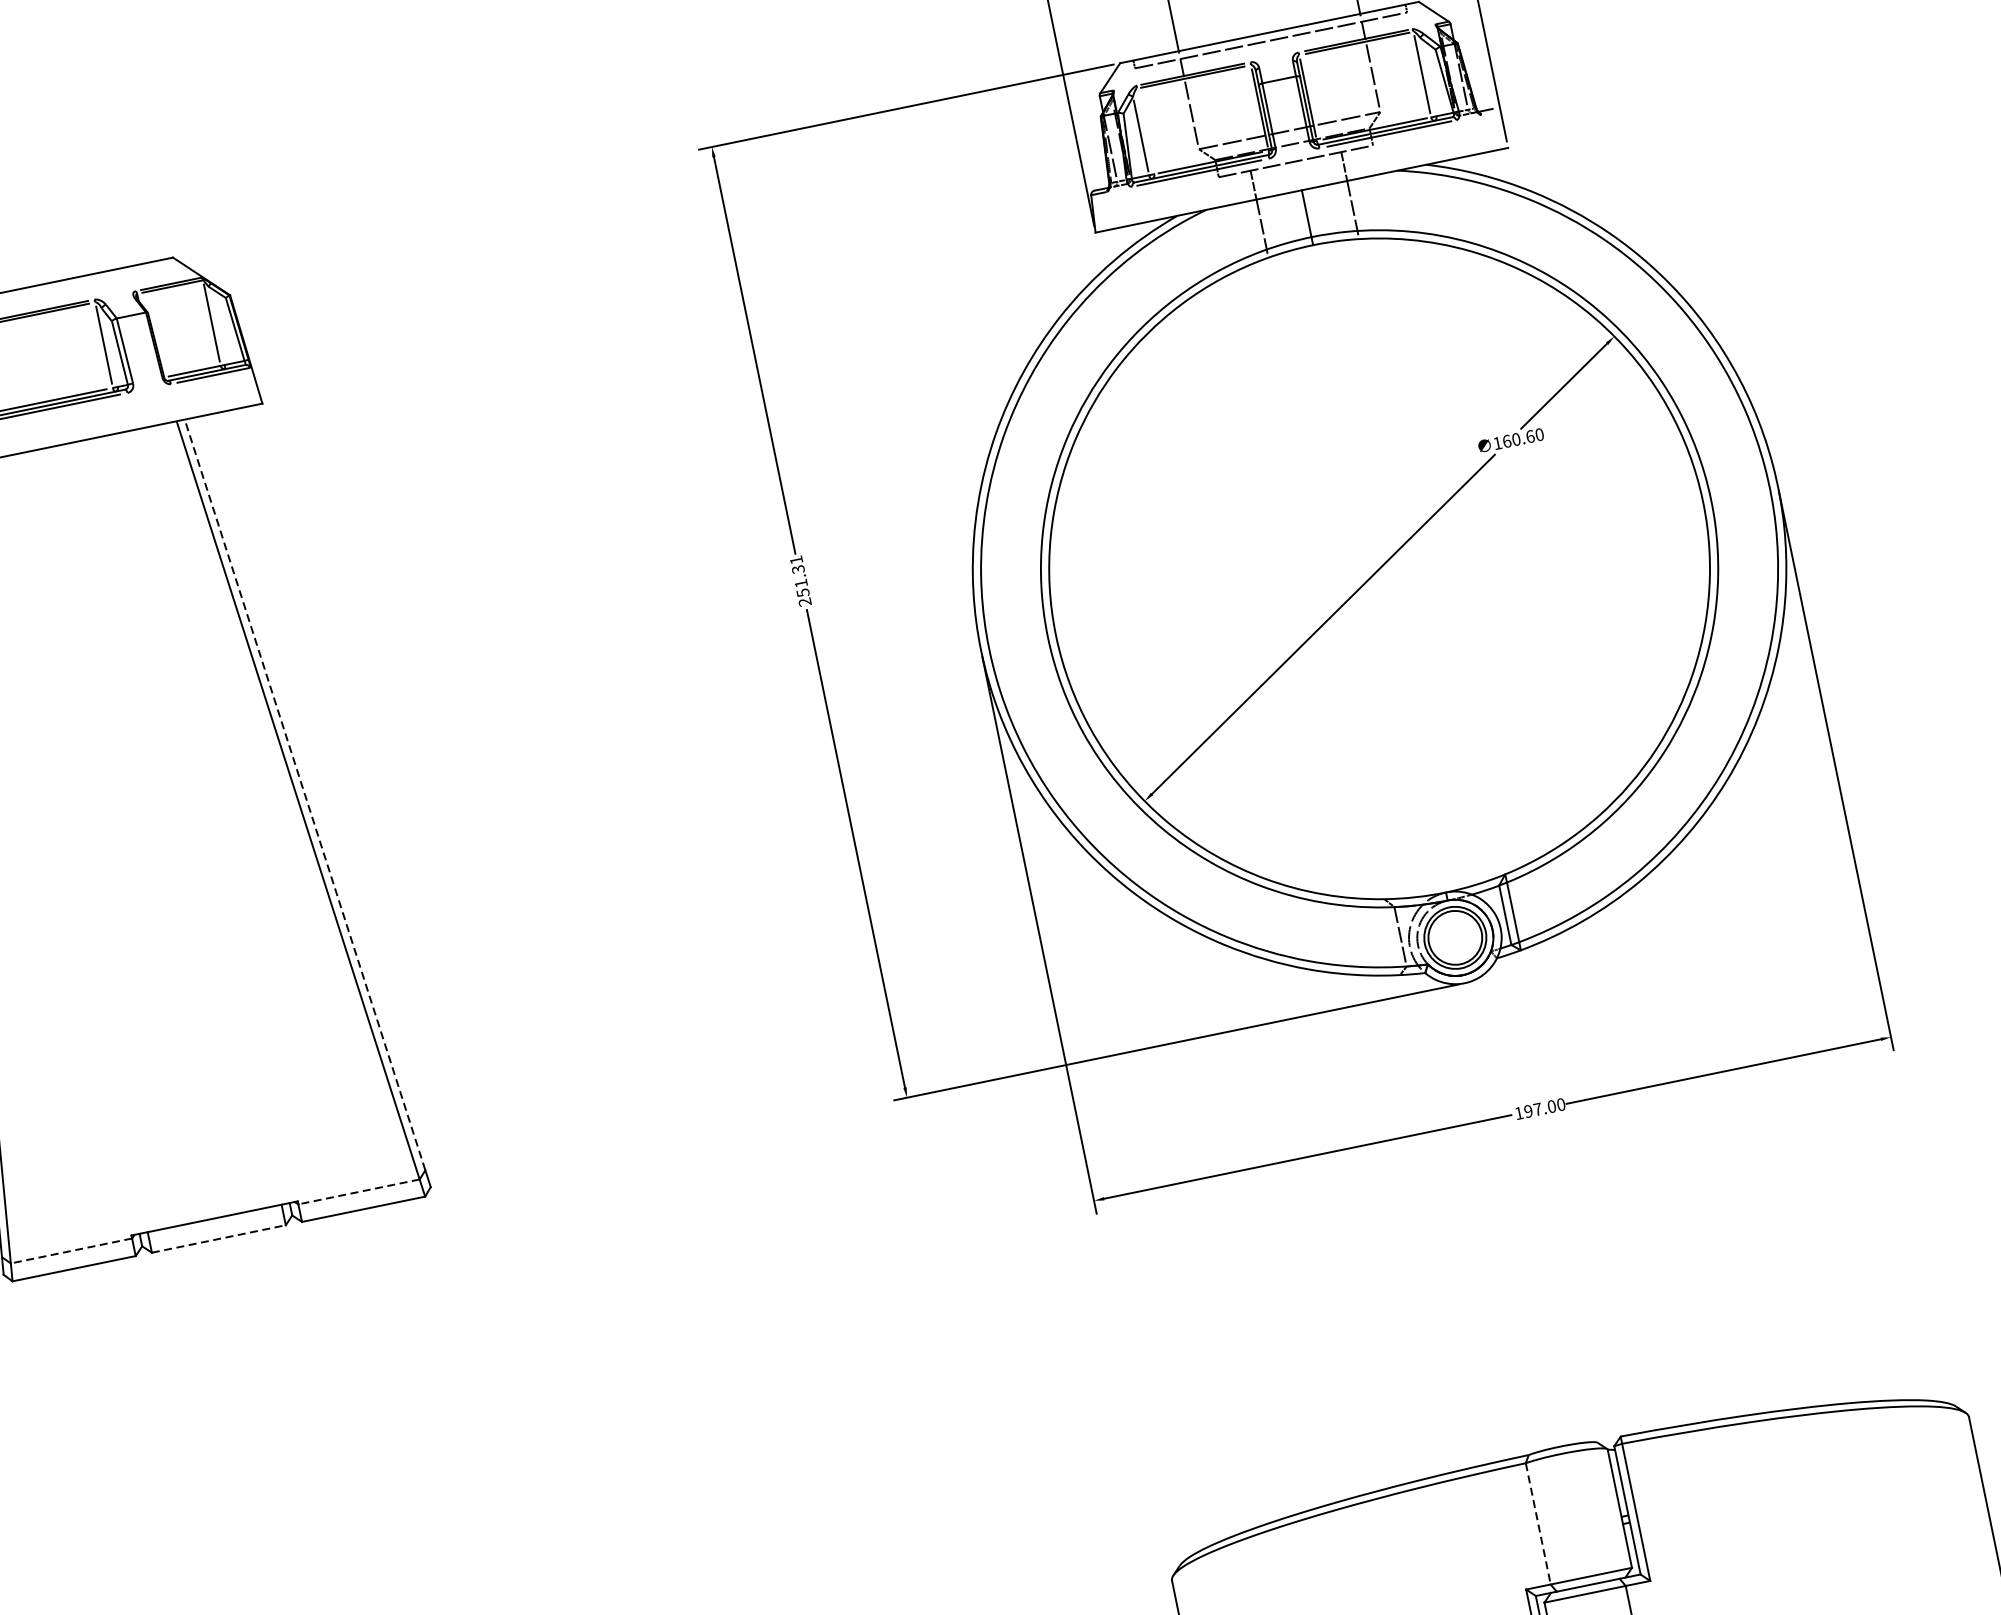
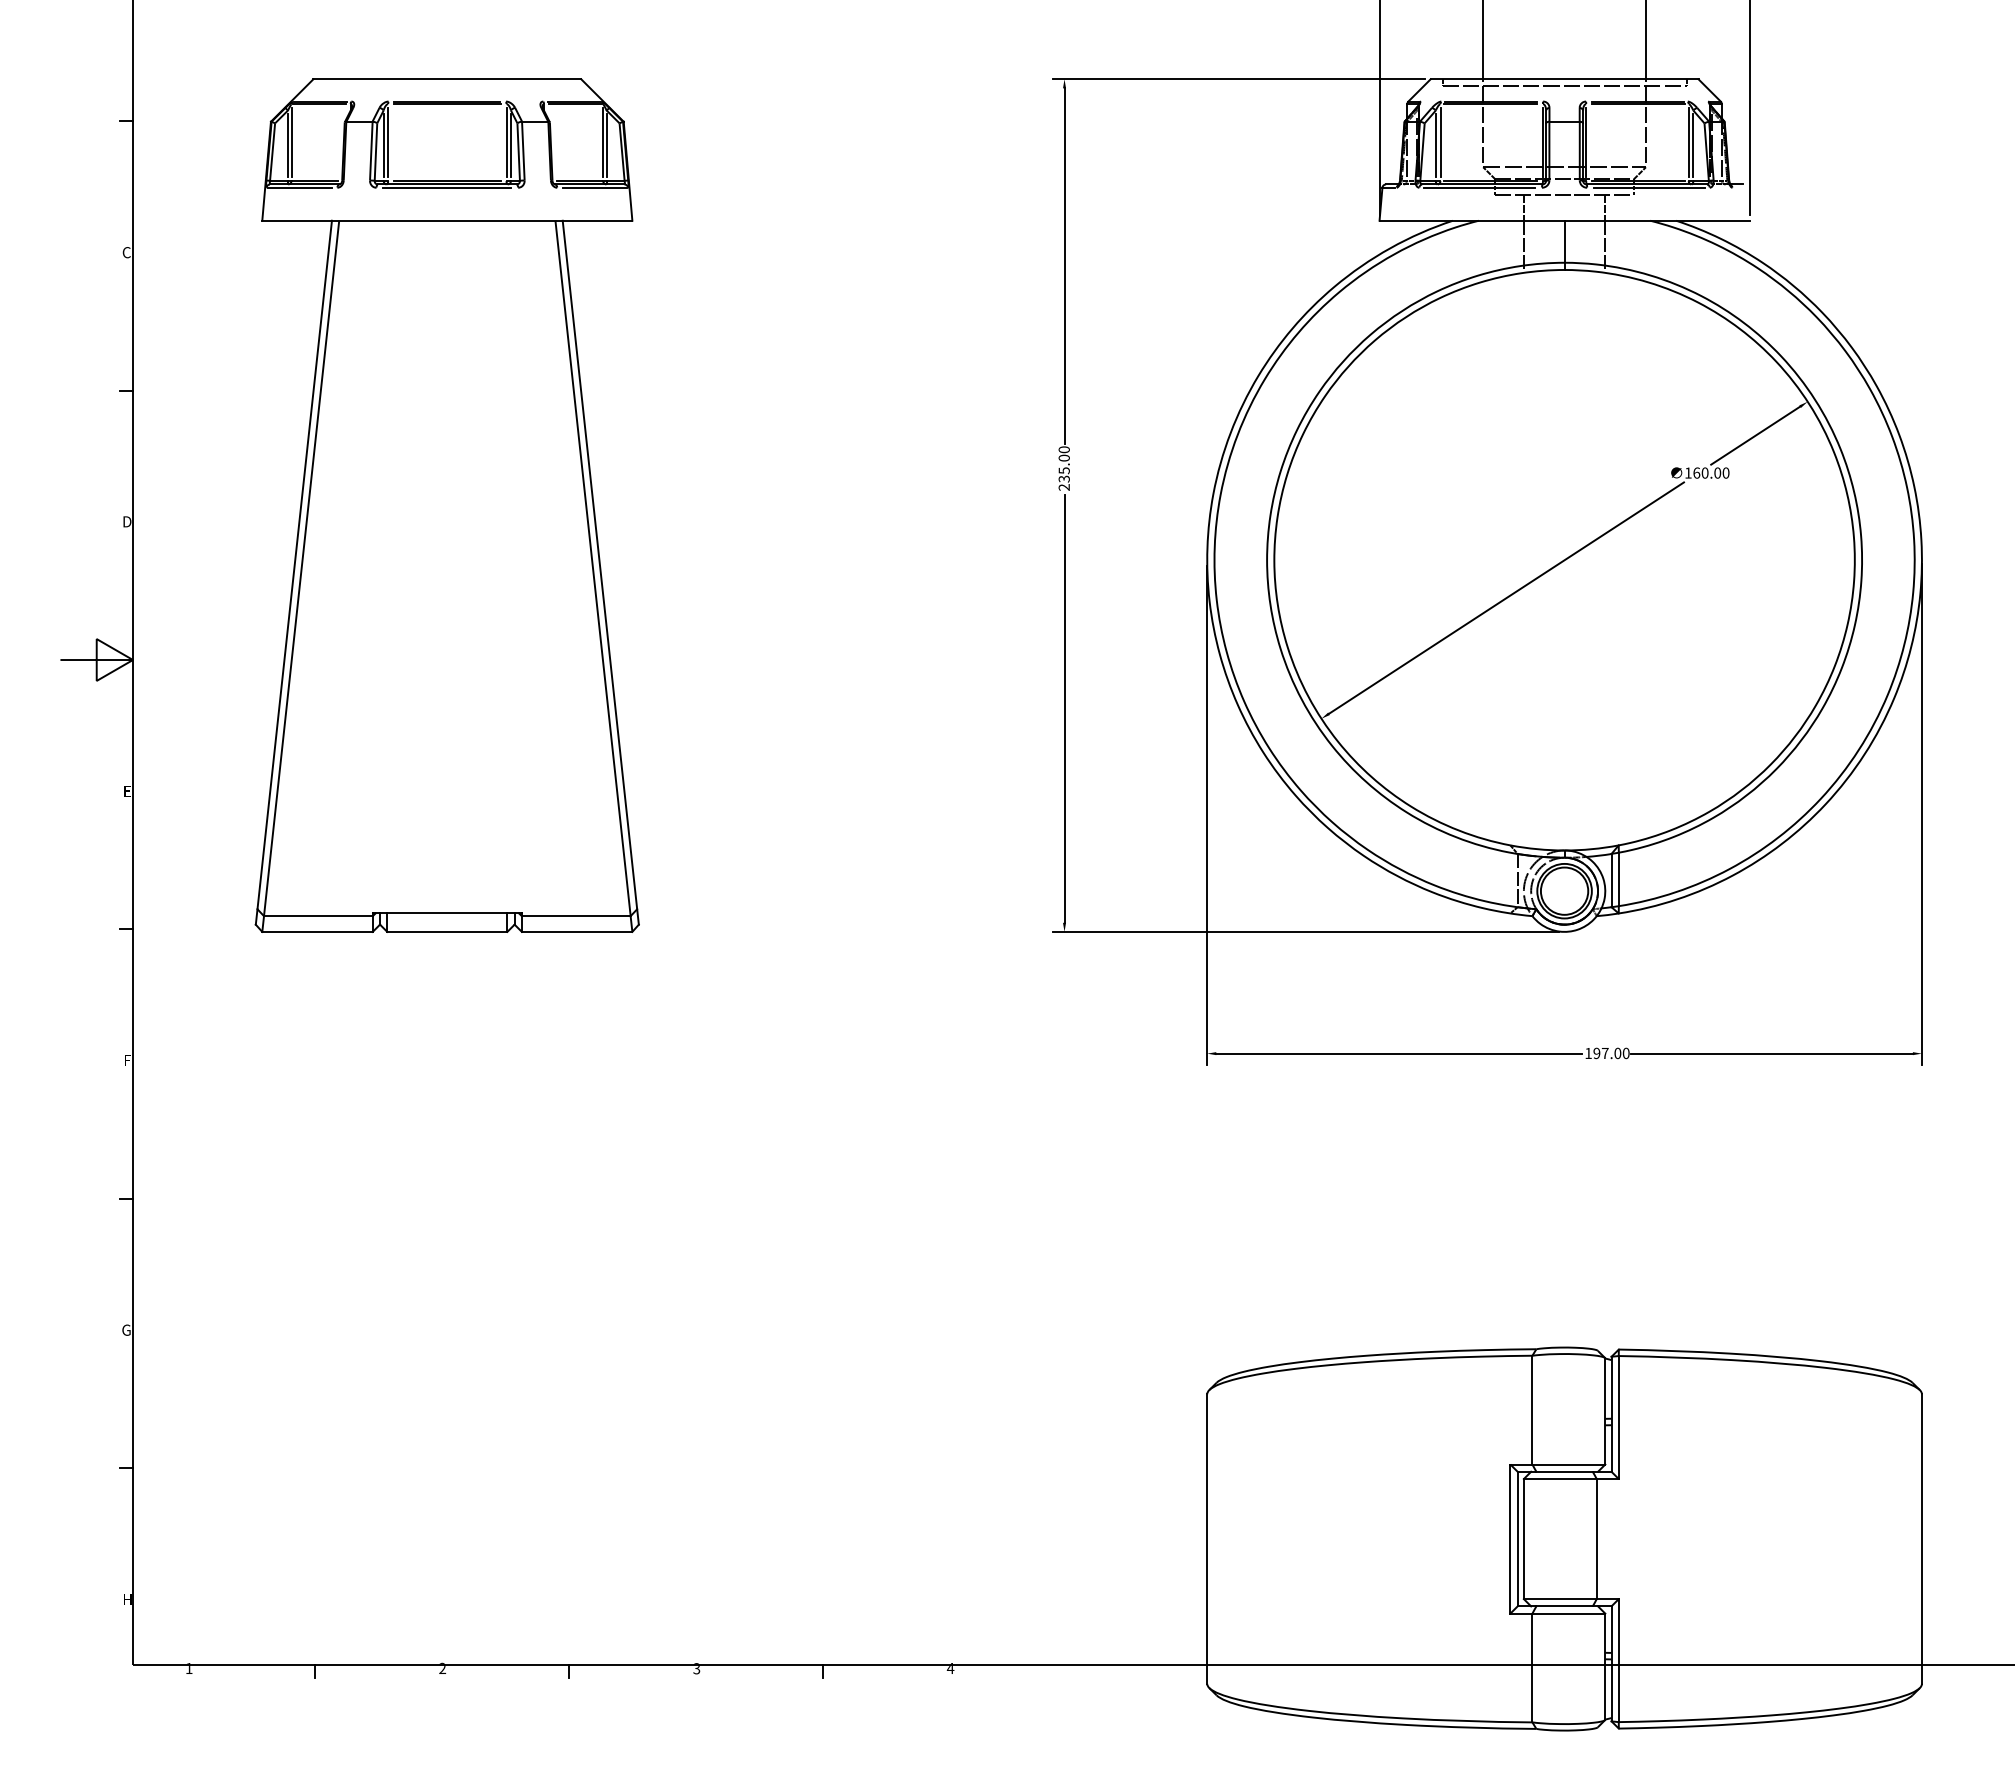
line: (1428, 76) -> (1693, 145), added
line: (1145, 131) -> (1440, 142), added
line: (216, 325) -> (606, 145), added
line: (110, 347) -> (511, 145), added
text: (1530, 436) -> (1717, 472), 160.60 -> 160.00
text: (798, 576) -> (1063, 464), 251.31 -> 235.00
line: (304, 794) -> (599, 564), dashed -> solid
line: (358, 1192) -> (575, 916), dashed -> solid
line: (218, 1238) -> (447, 931), dashed -> solid
line: (70, 1251) -> (317, 916), dashed -> solid
line: (1538, 1524) -> (1532, 1410), dashed -> solid

